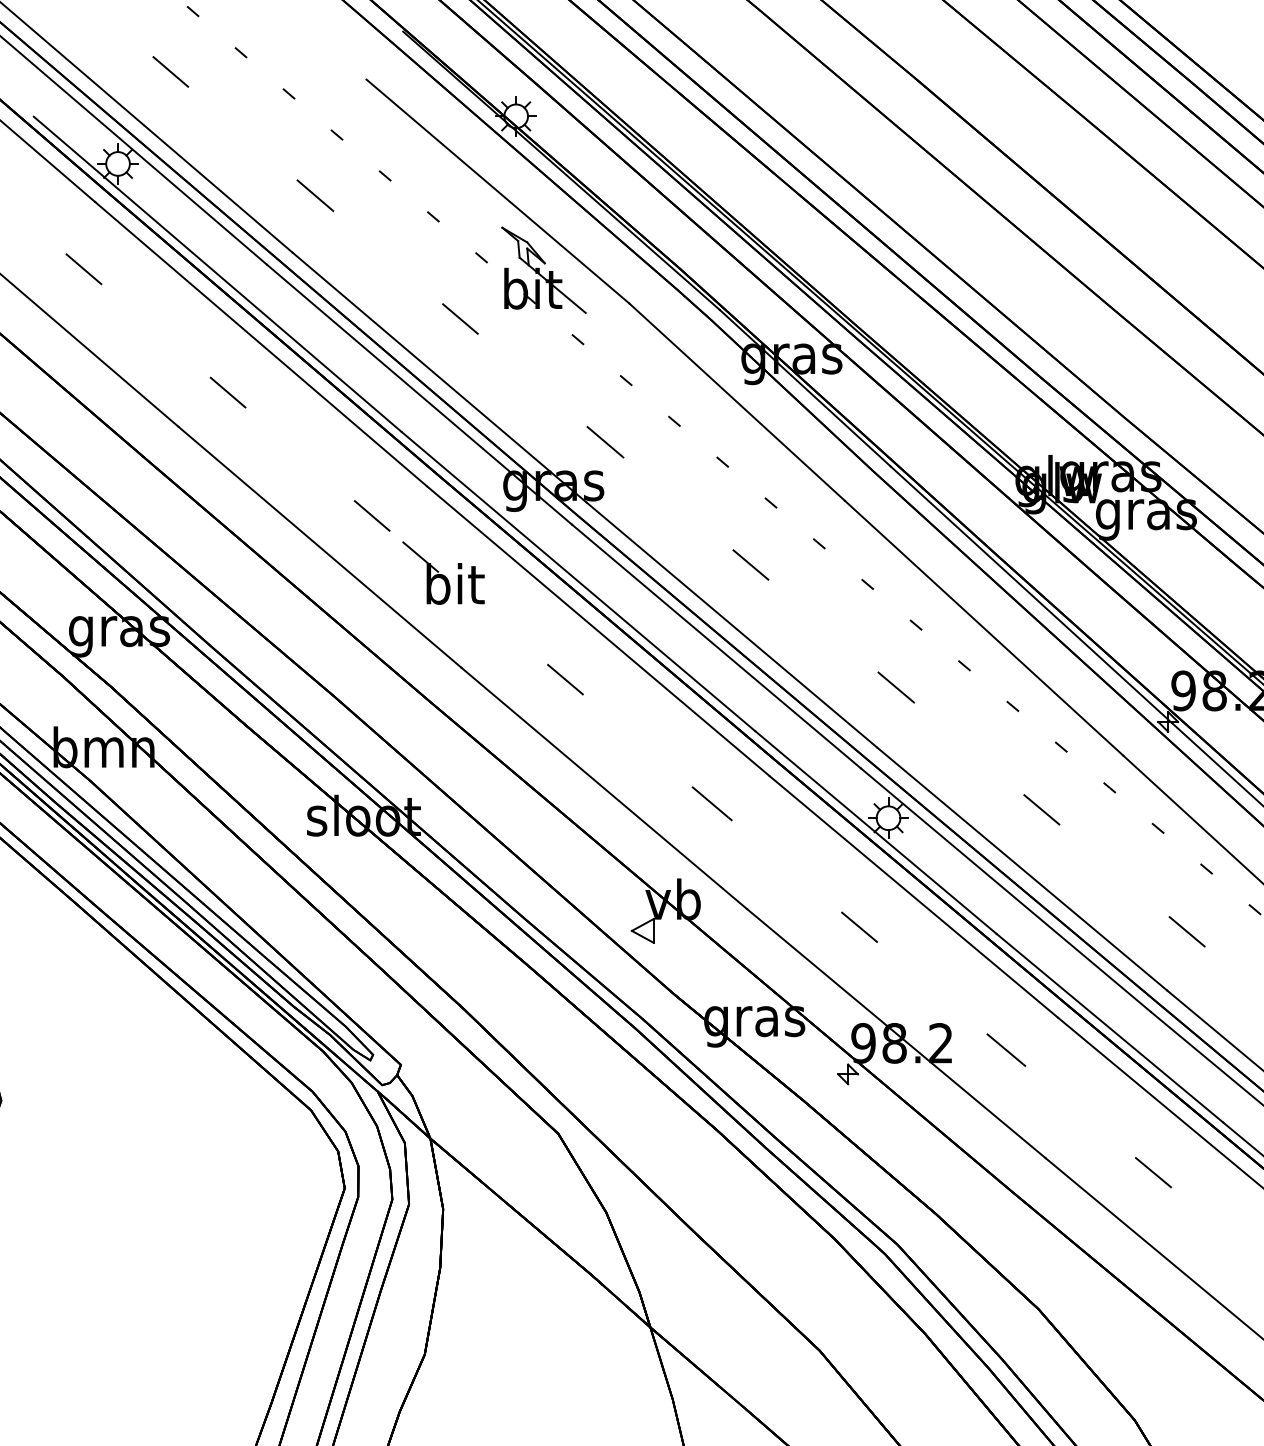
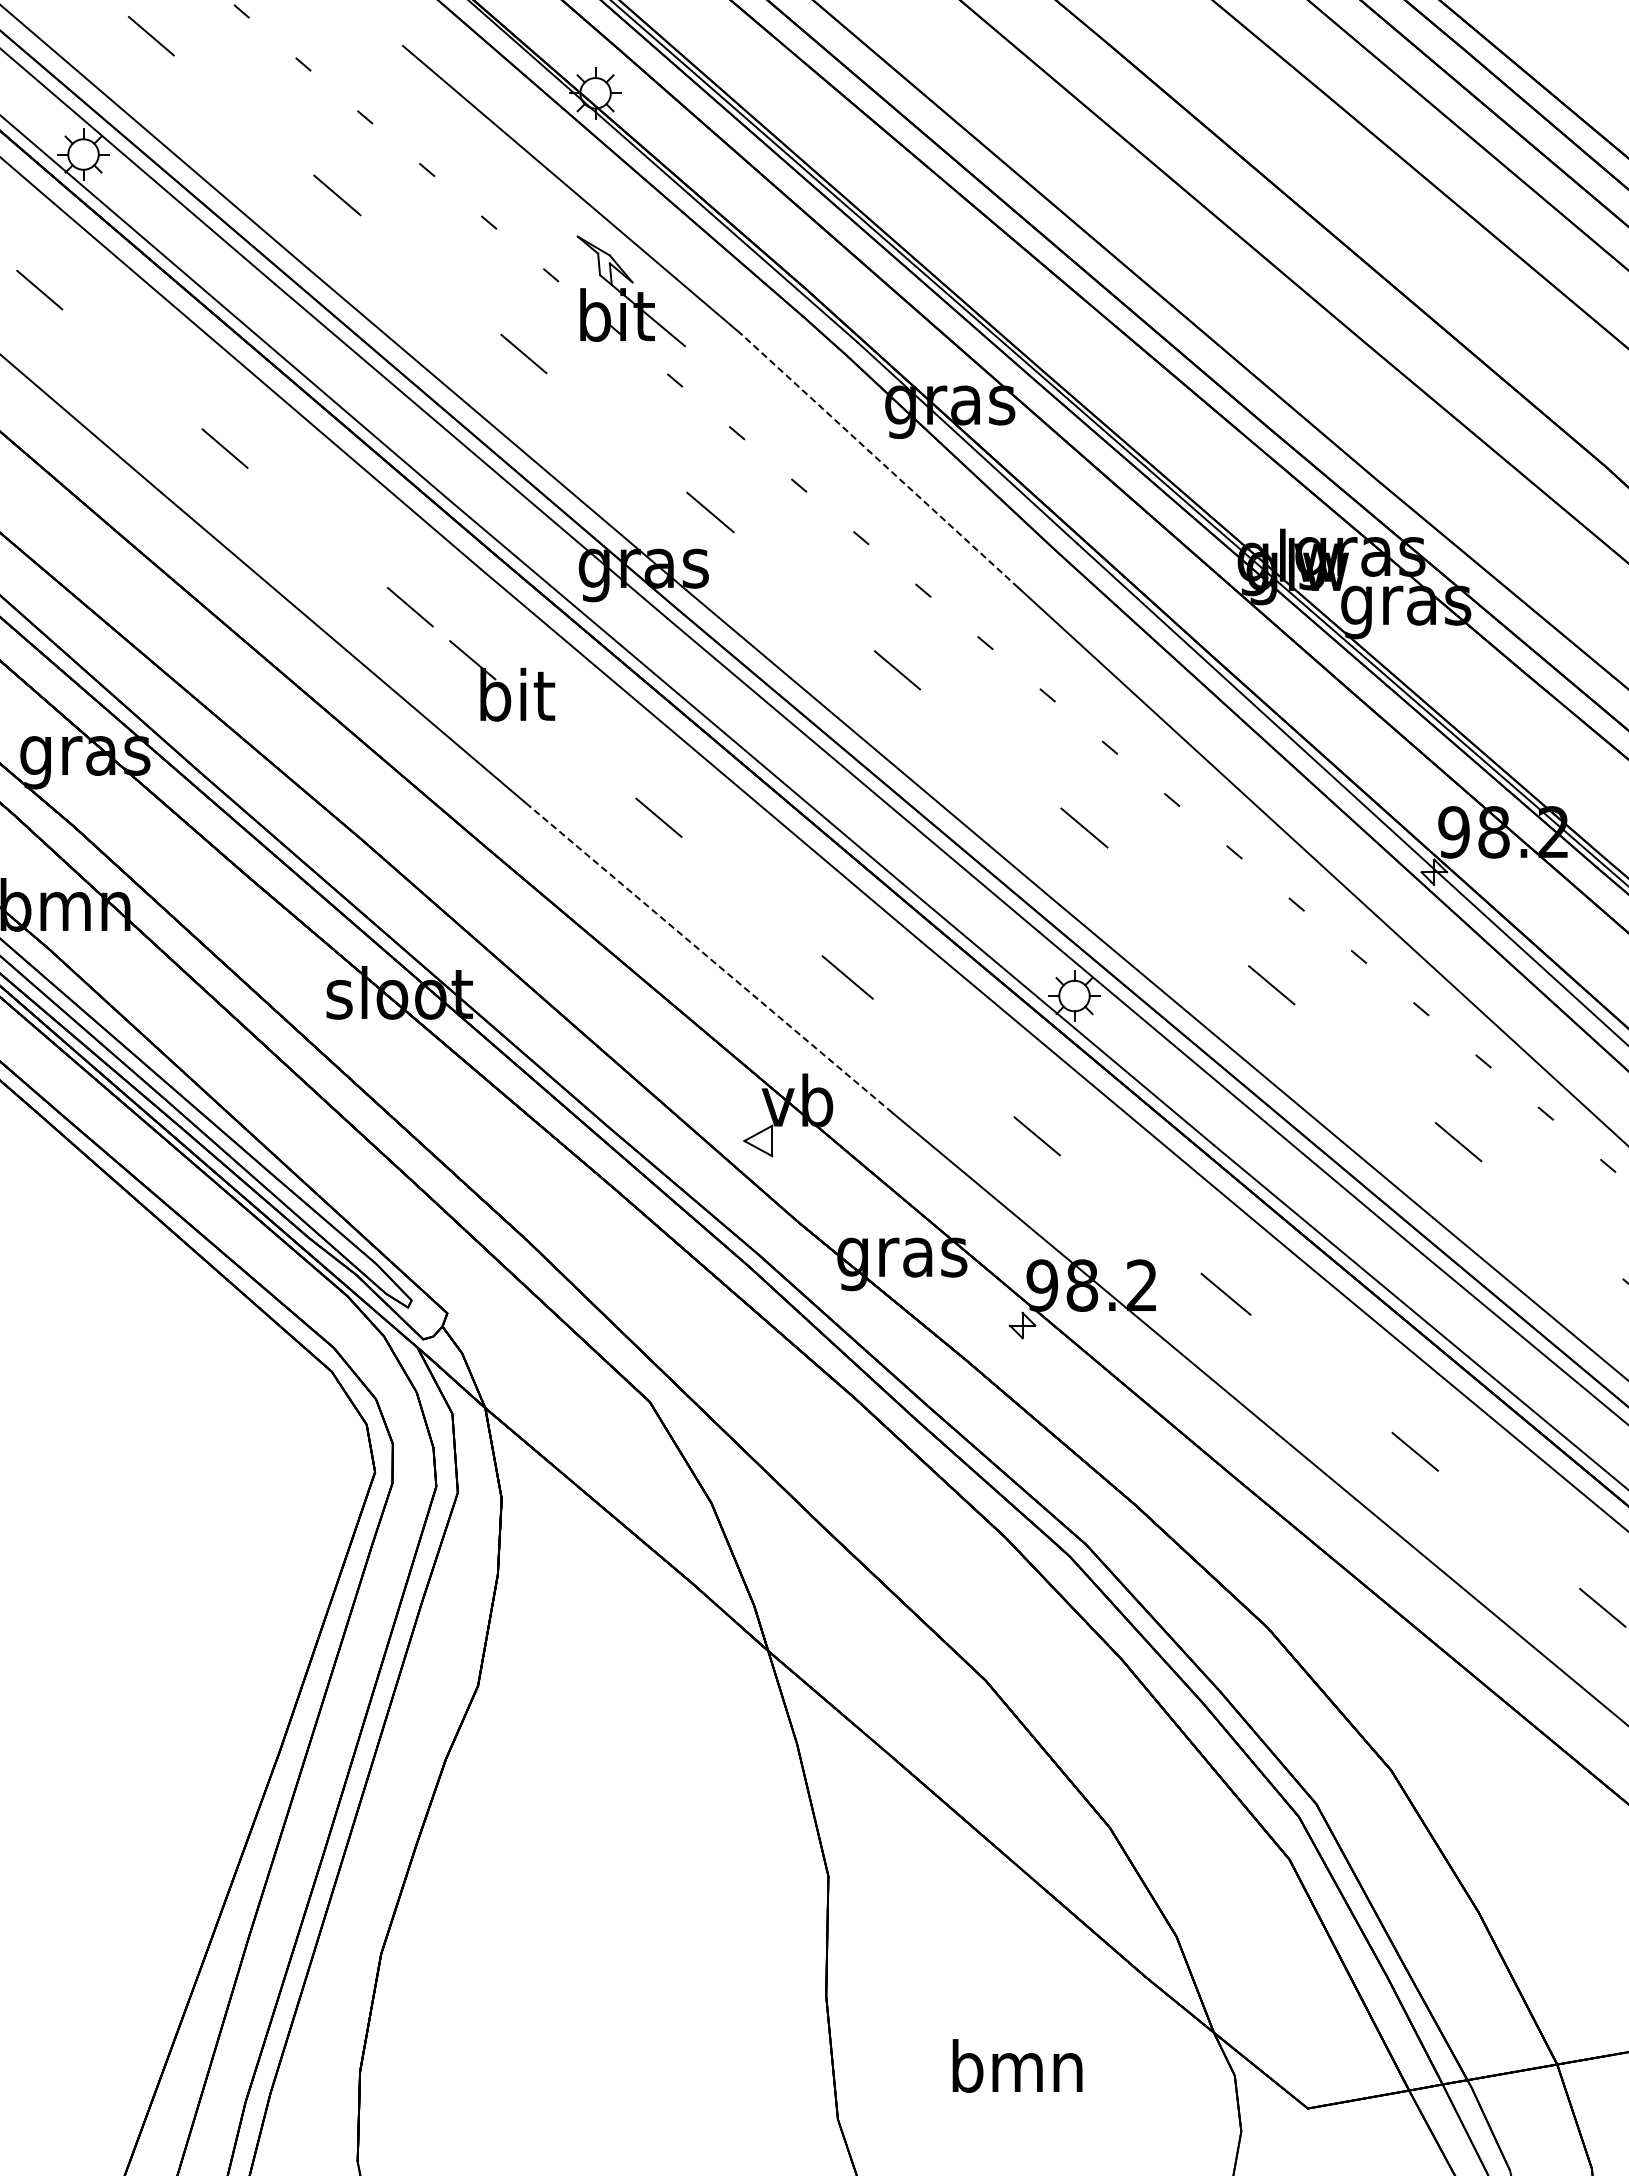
line: (736, 401) -> (879, 460), solid -> dashed
line: (603, 788) -> (708, 957), solid -> dashed

